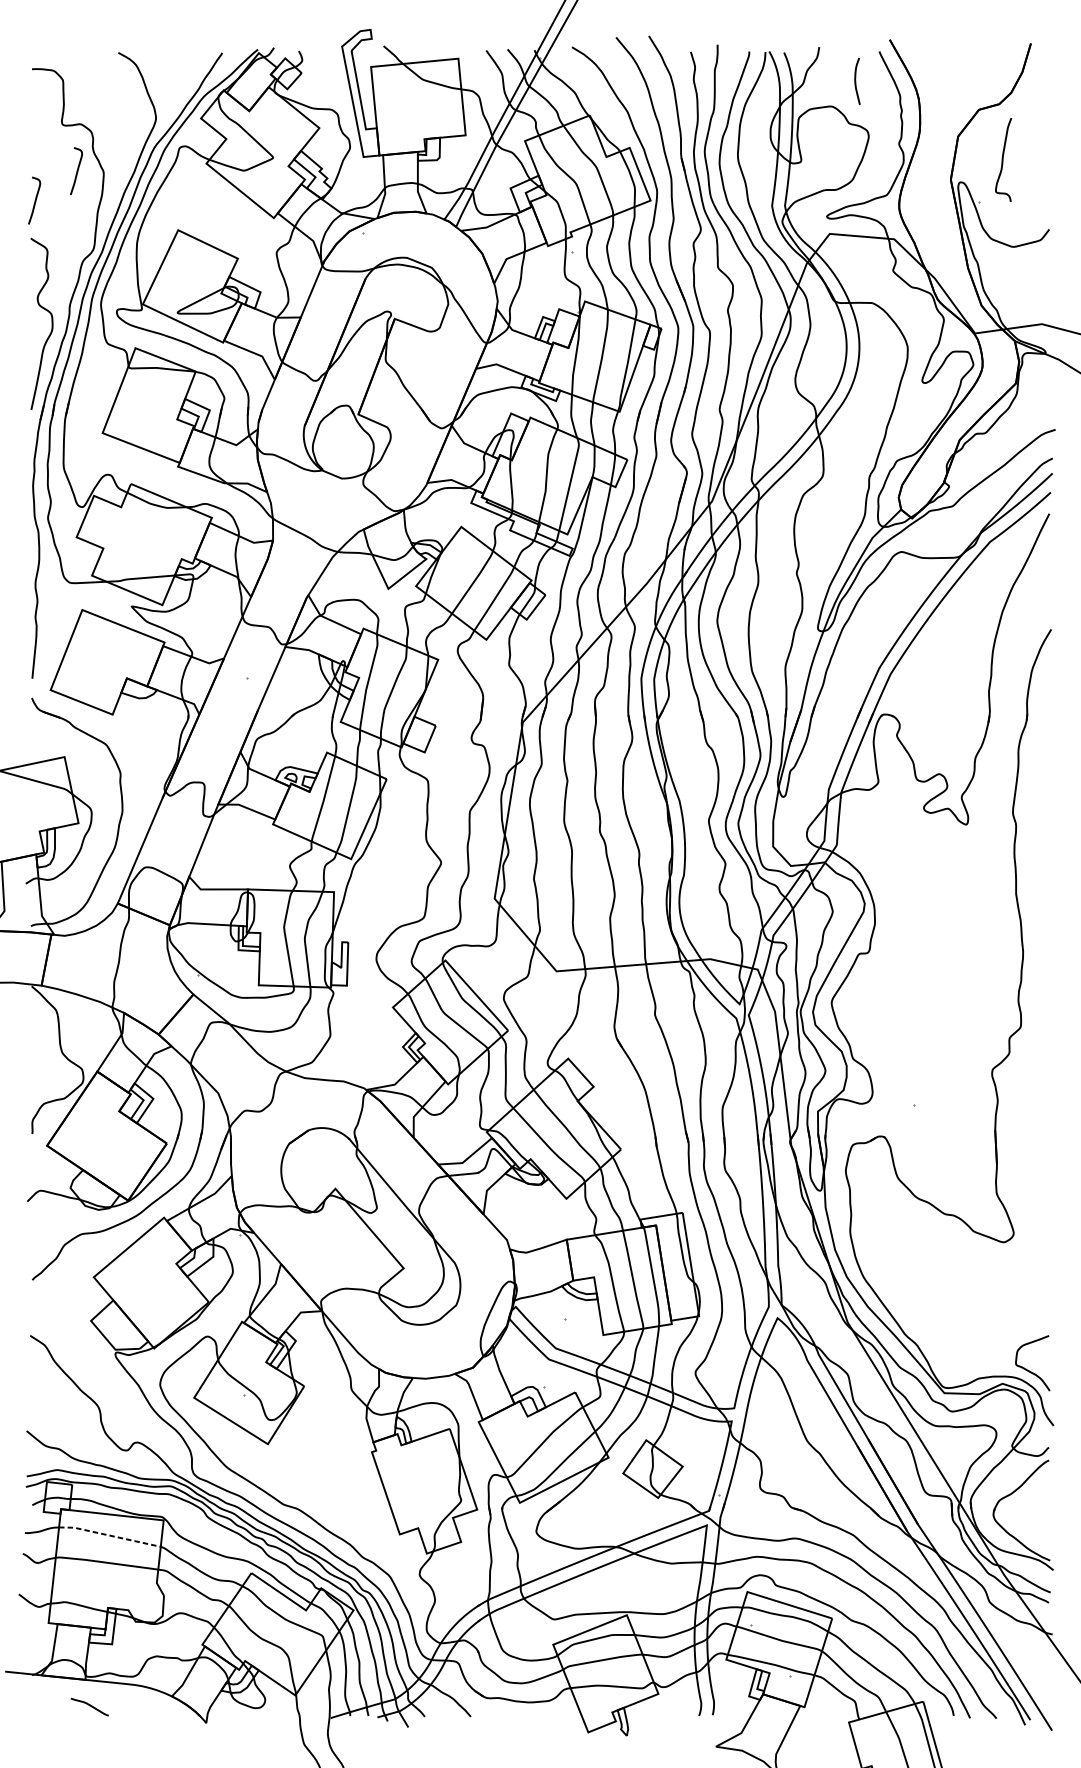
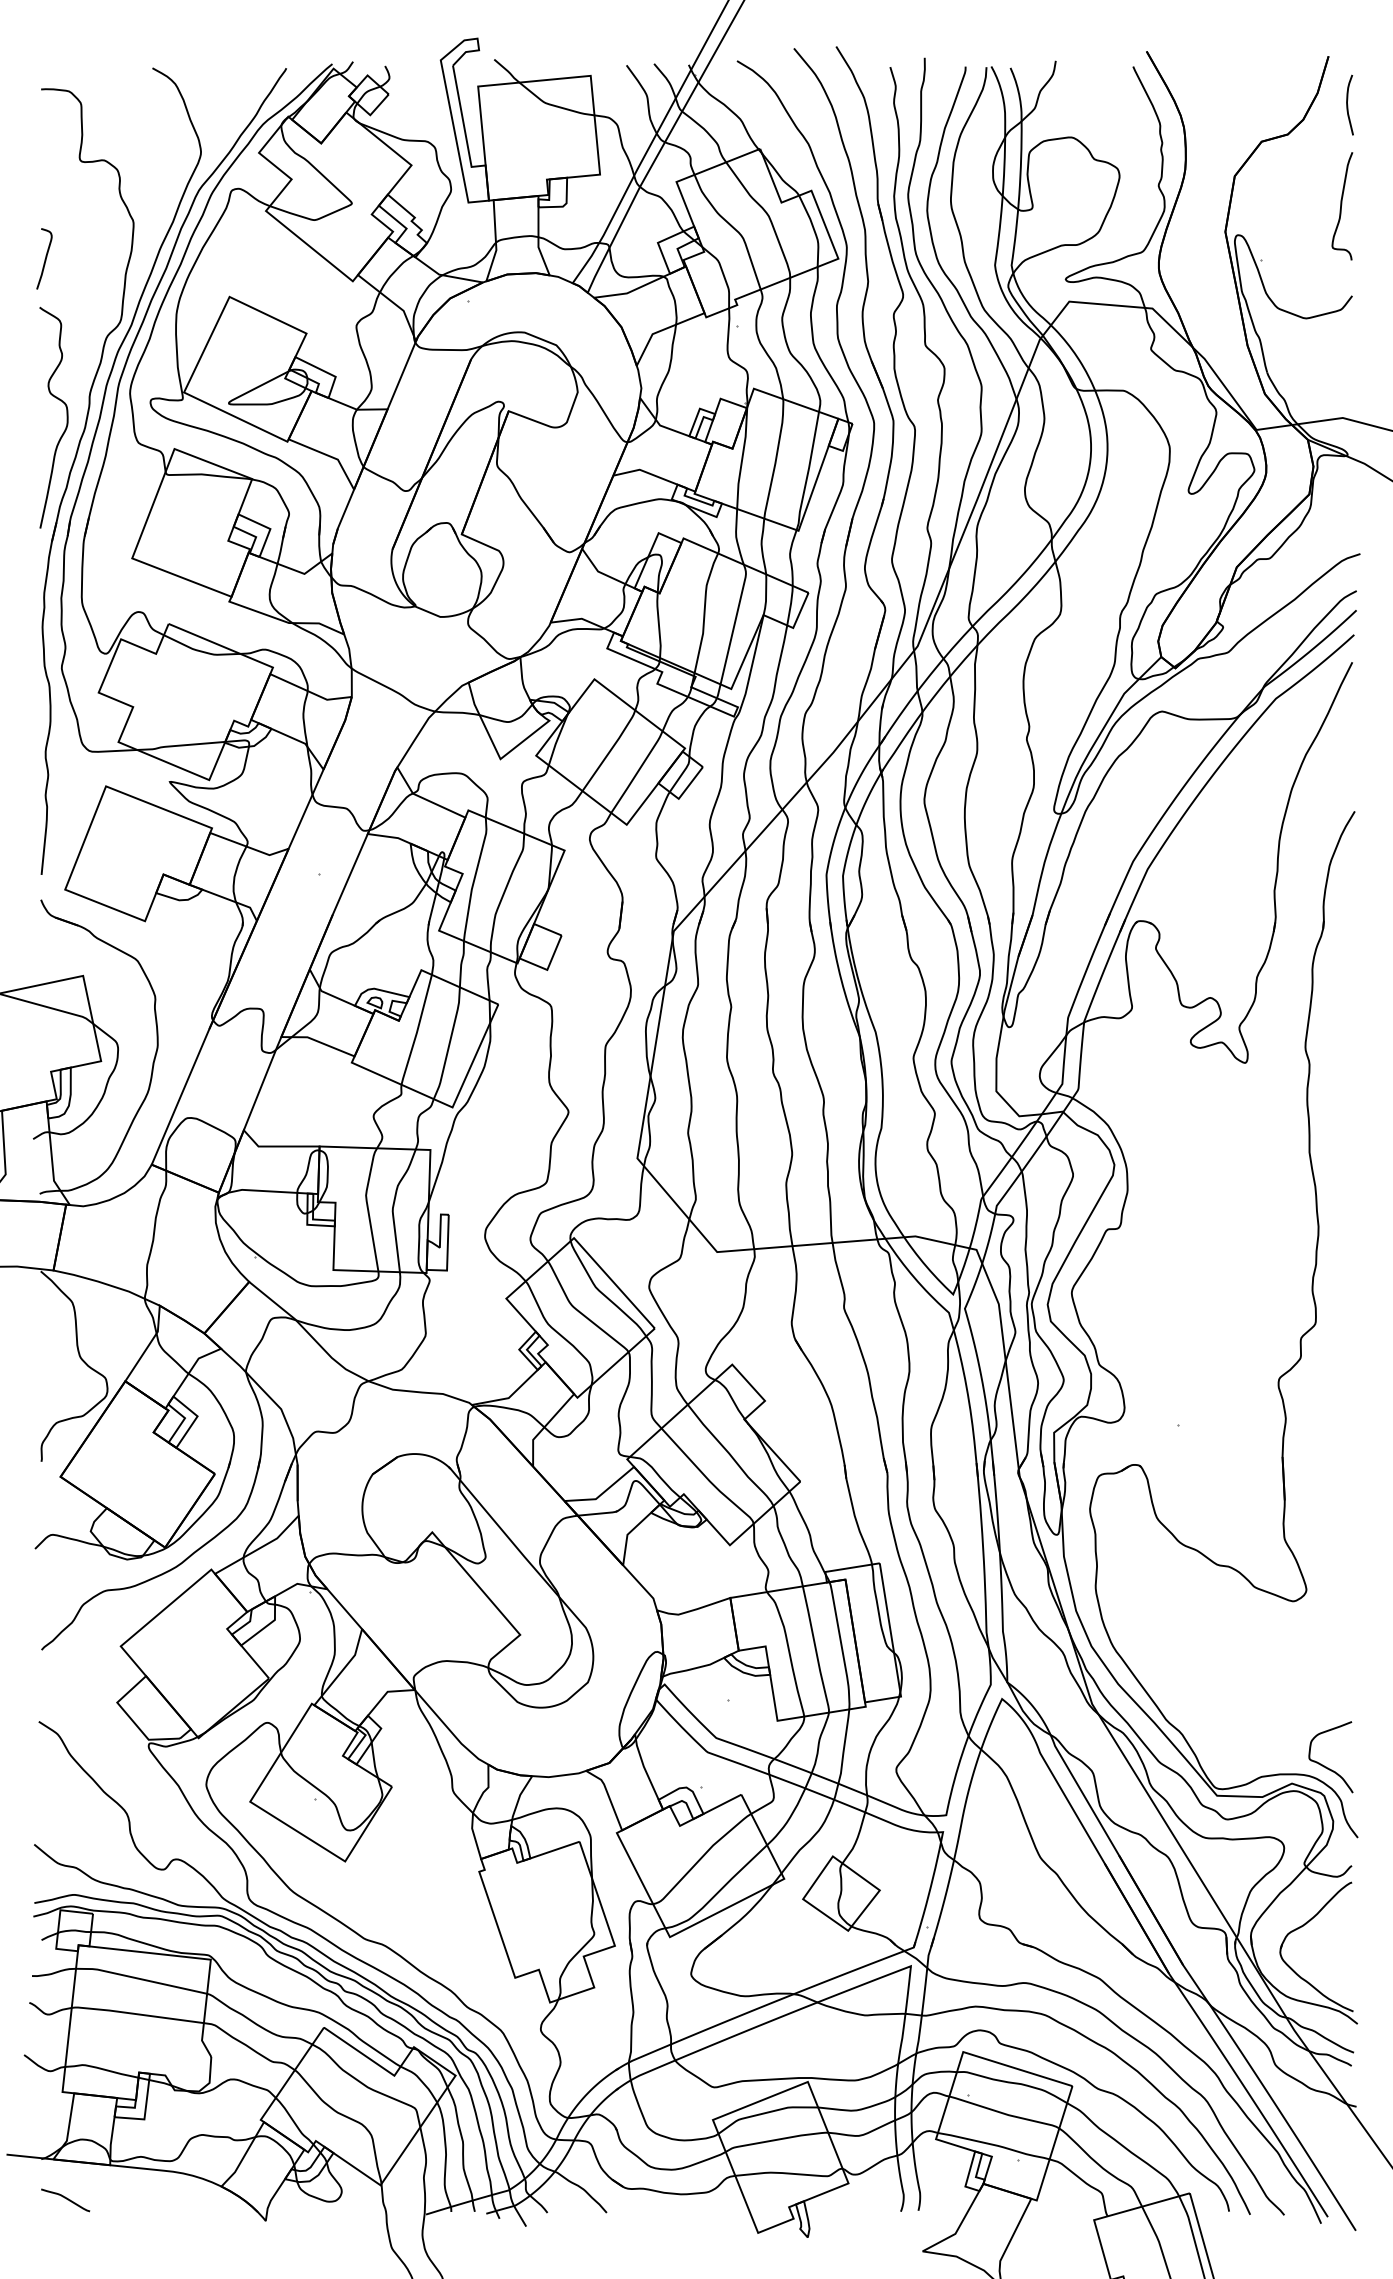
curve: (856, 81) -> (1348, 105), moved
curve: (1002, 160) -> (1341, 206), moved
curve: (77, 170) -> (99, 220), removed
line: (109, 1535) -> (140, 1979), dashed -> solid
curve: (90, 1706) -> (66, 2199), moved

